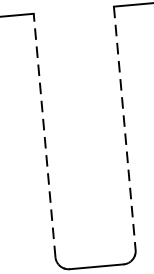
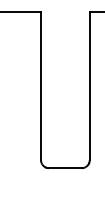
line: (124, 128) -> (89, 86), dashed -> solid
line: (45, 135) -> (41, 86), dashed -> solid

